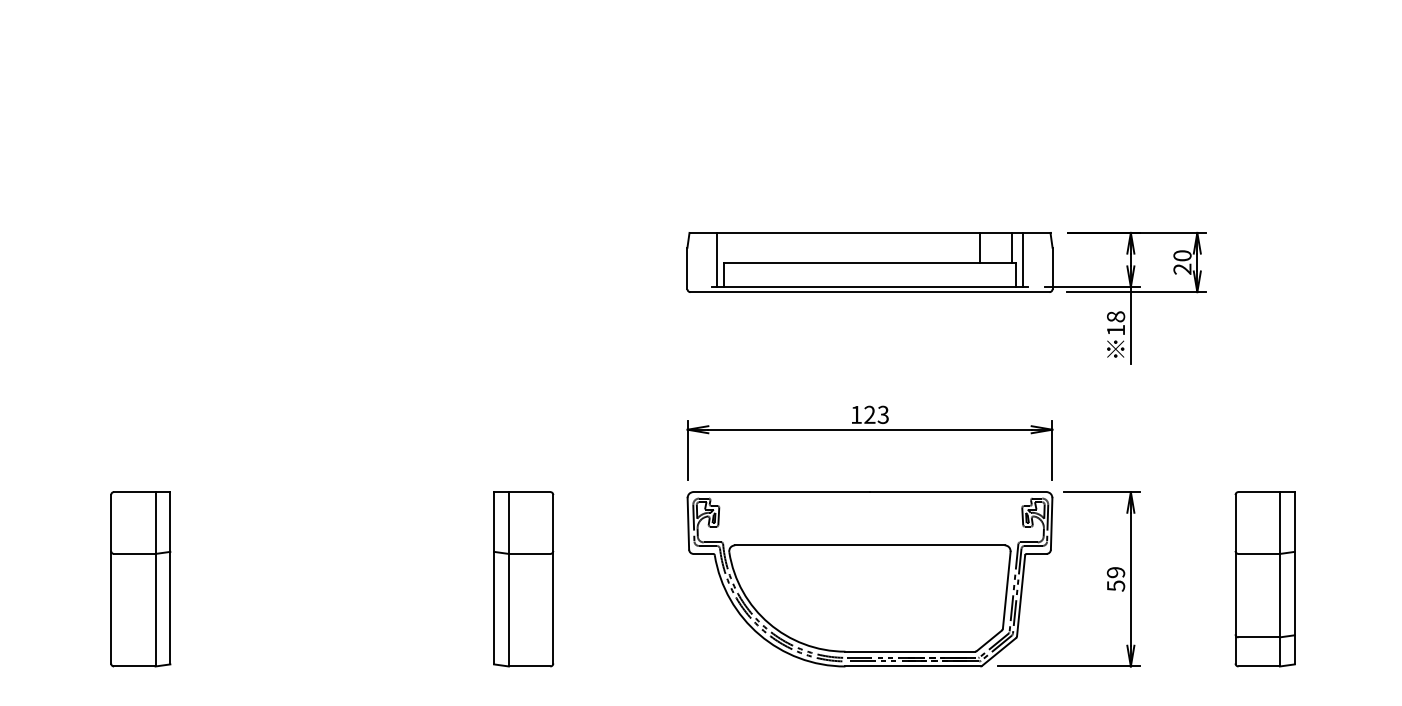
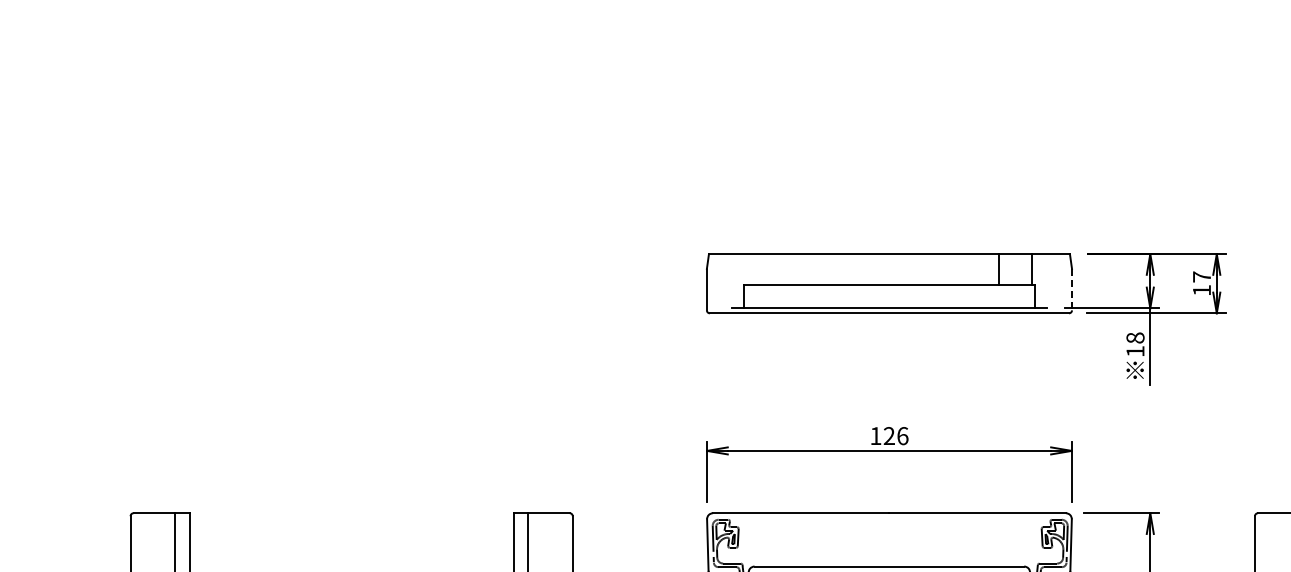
line: (717, 259) -> (736, 280), removed
line: (1022, 259) -> (1041, 280), removed
text: (1182, 262) -> (1201, 283), 20 -> 17
line: (1052, 268) -> (1071, 289), solid -> dashed
text: (883, 414) -> (902, 435), 123 -> 126

